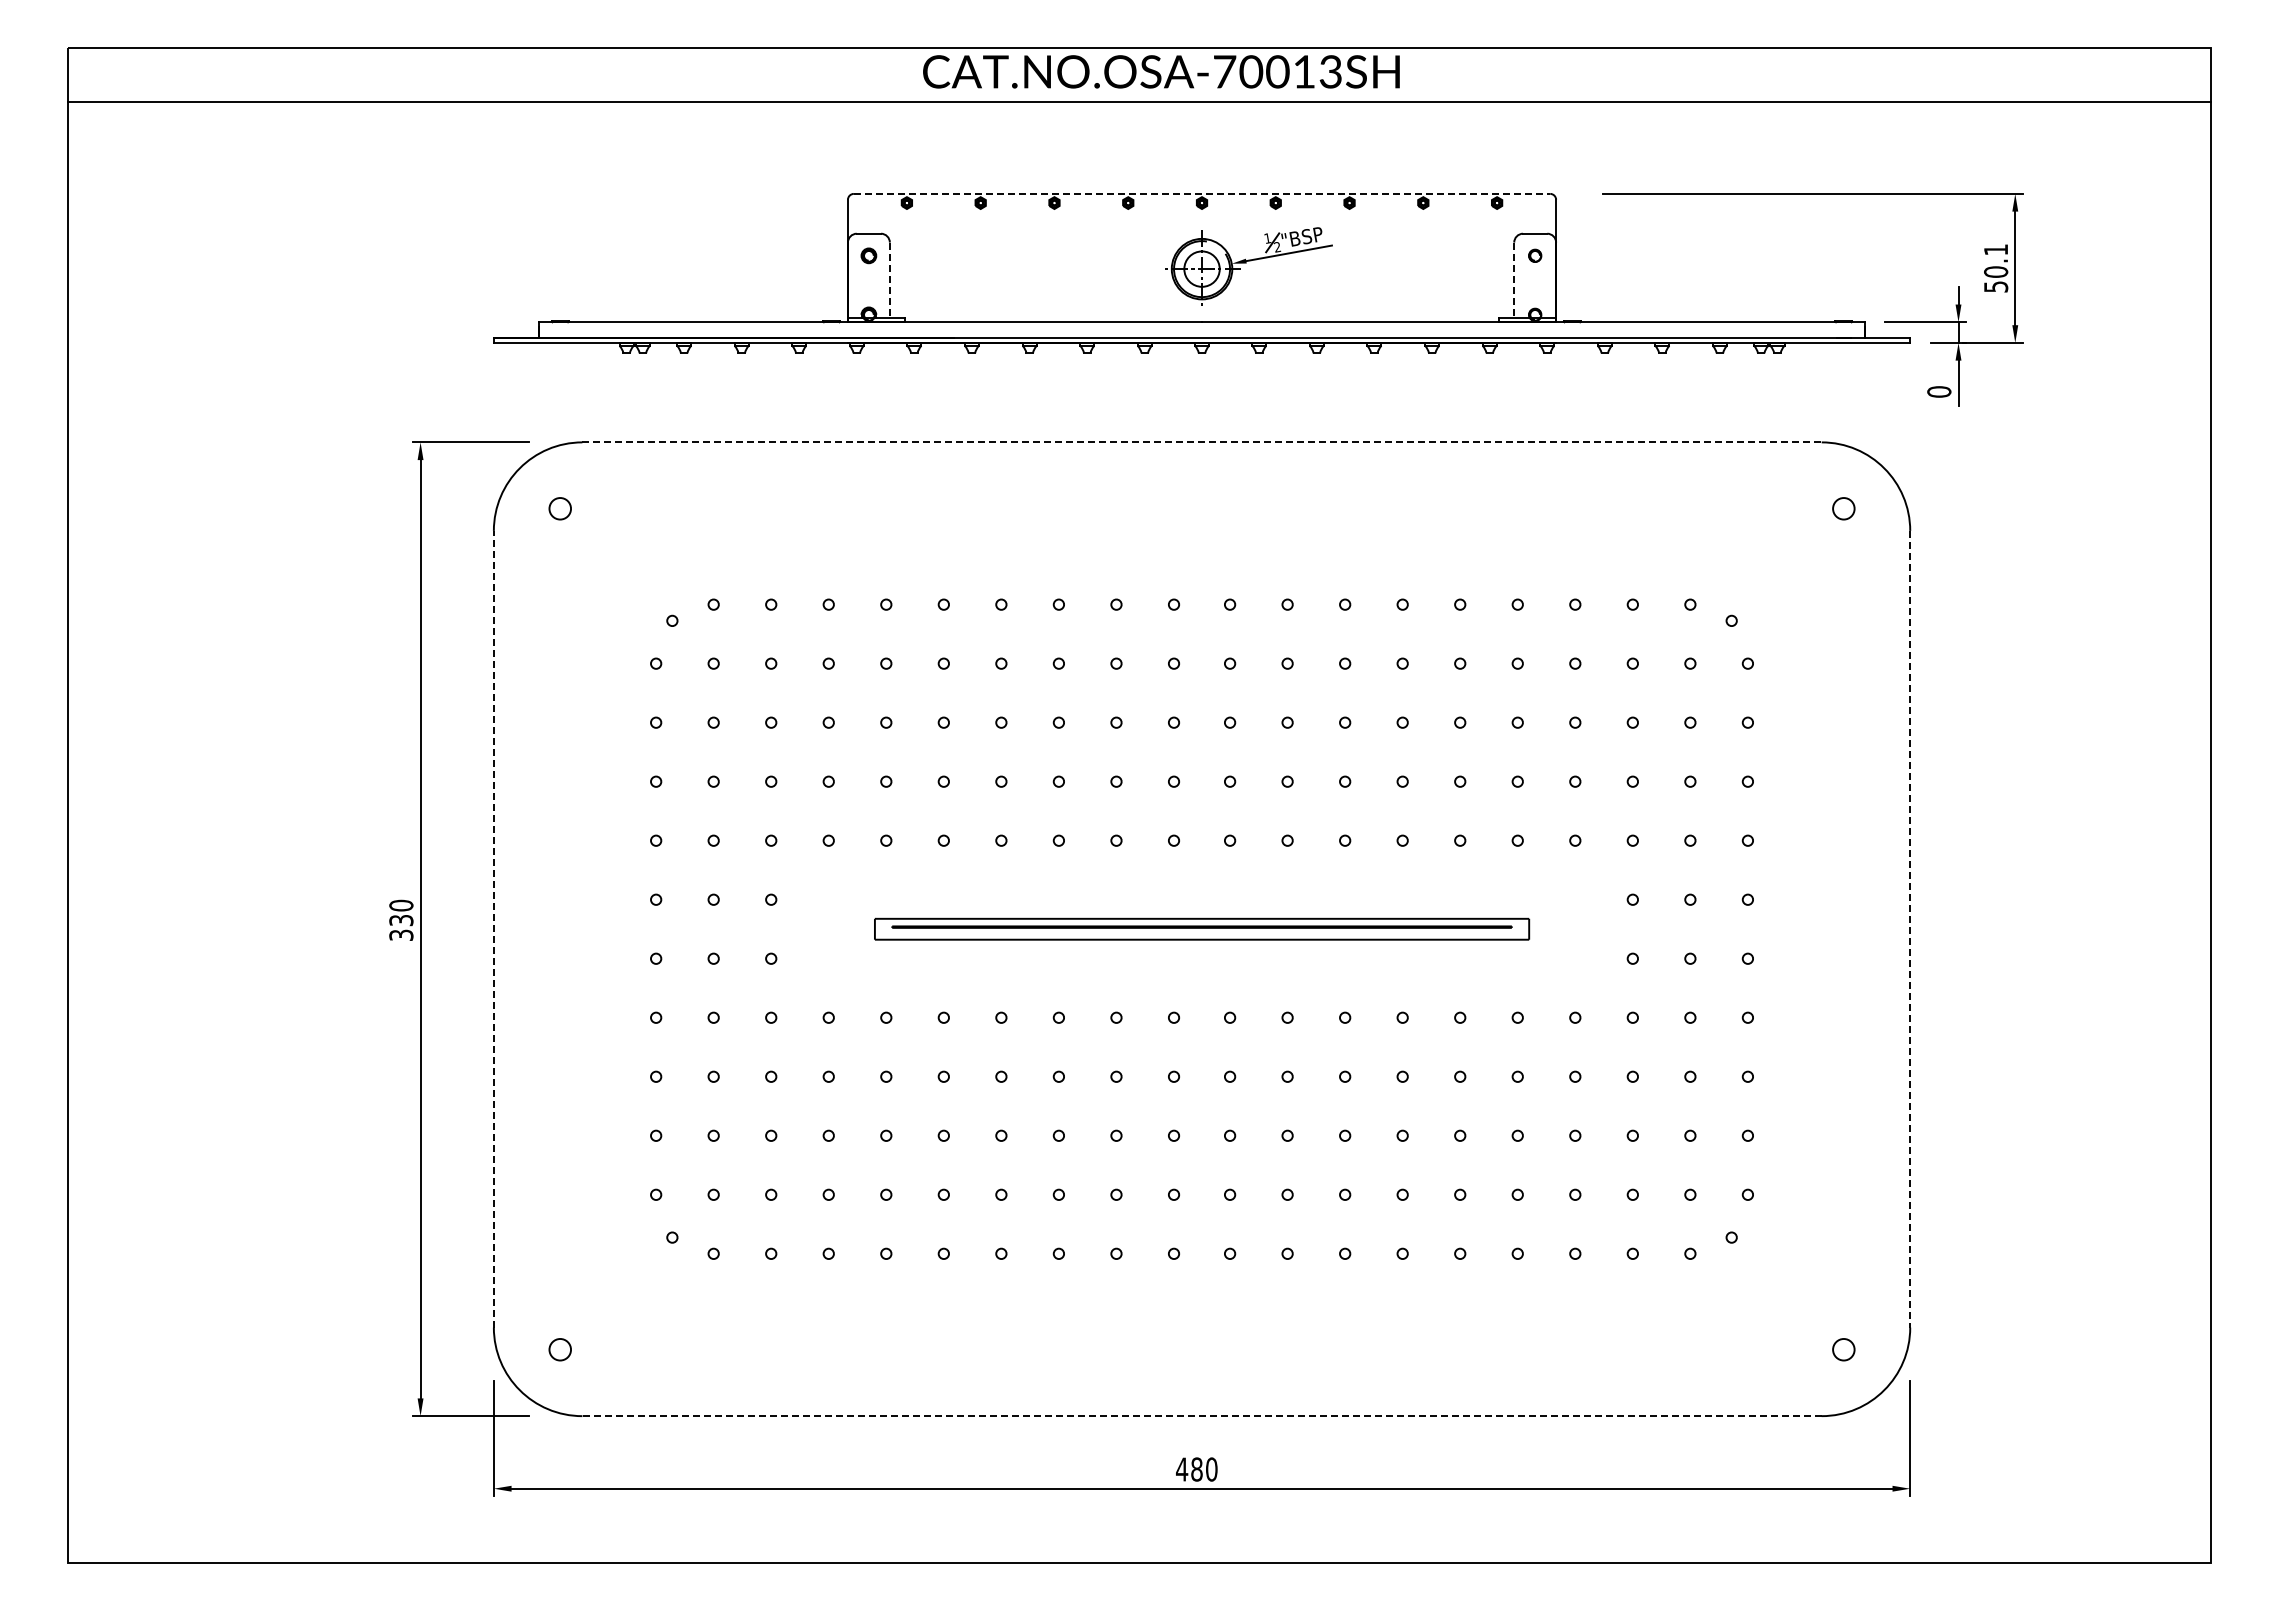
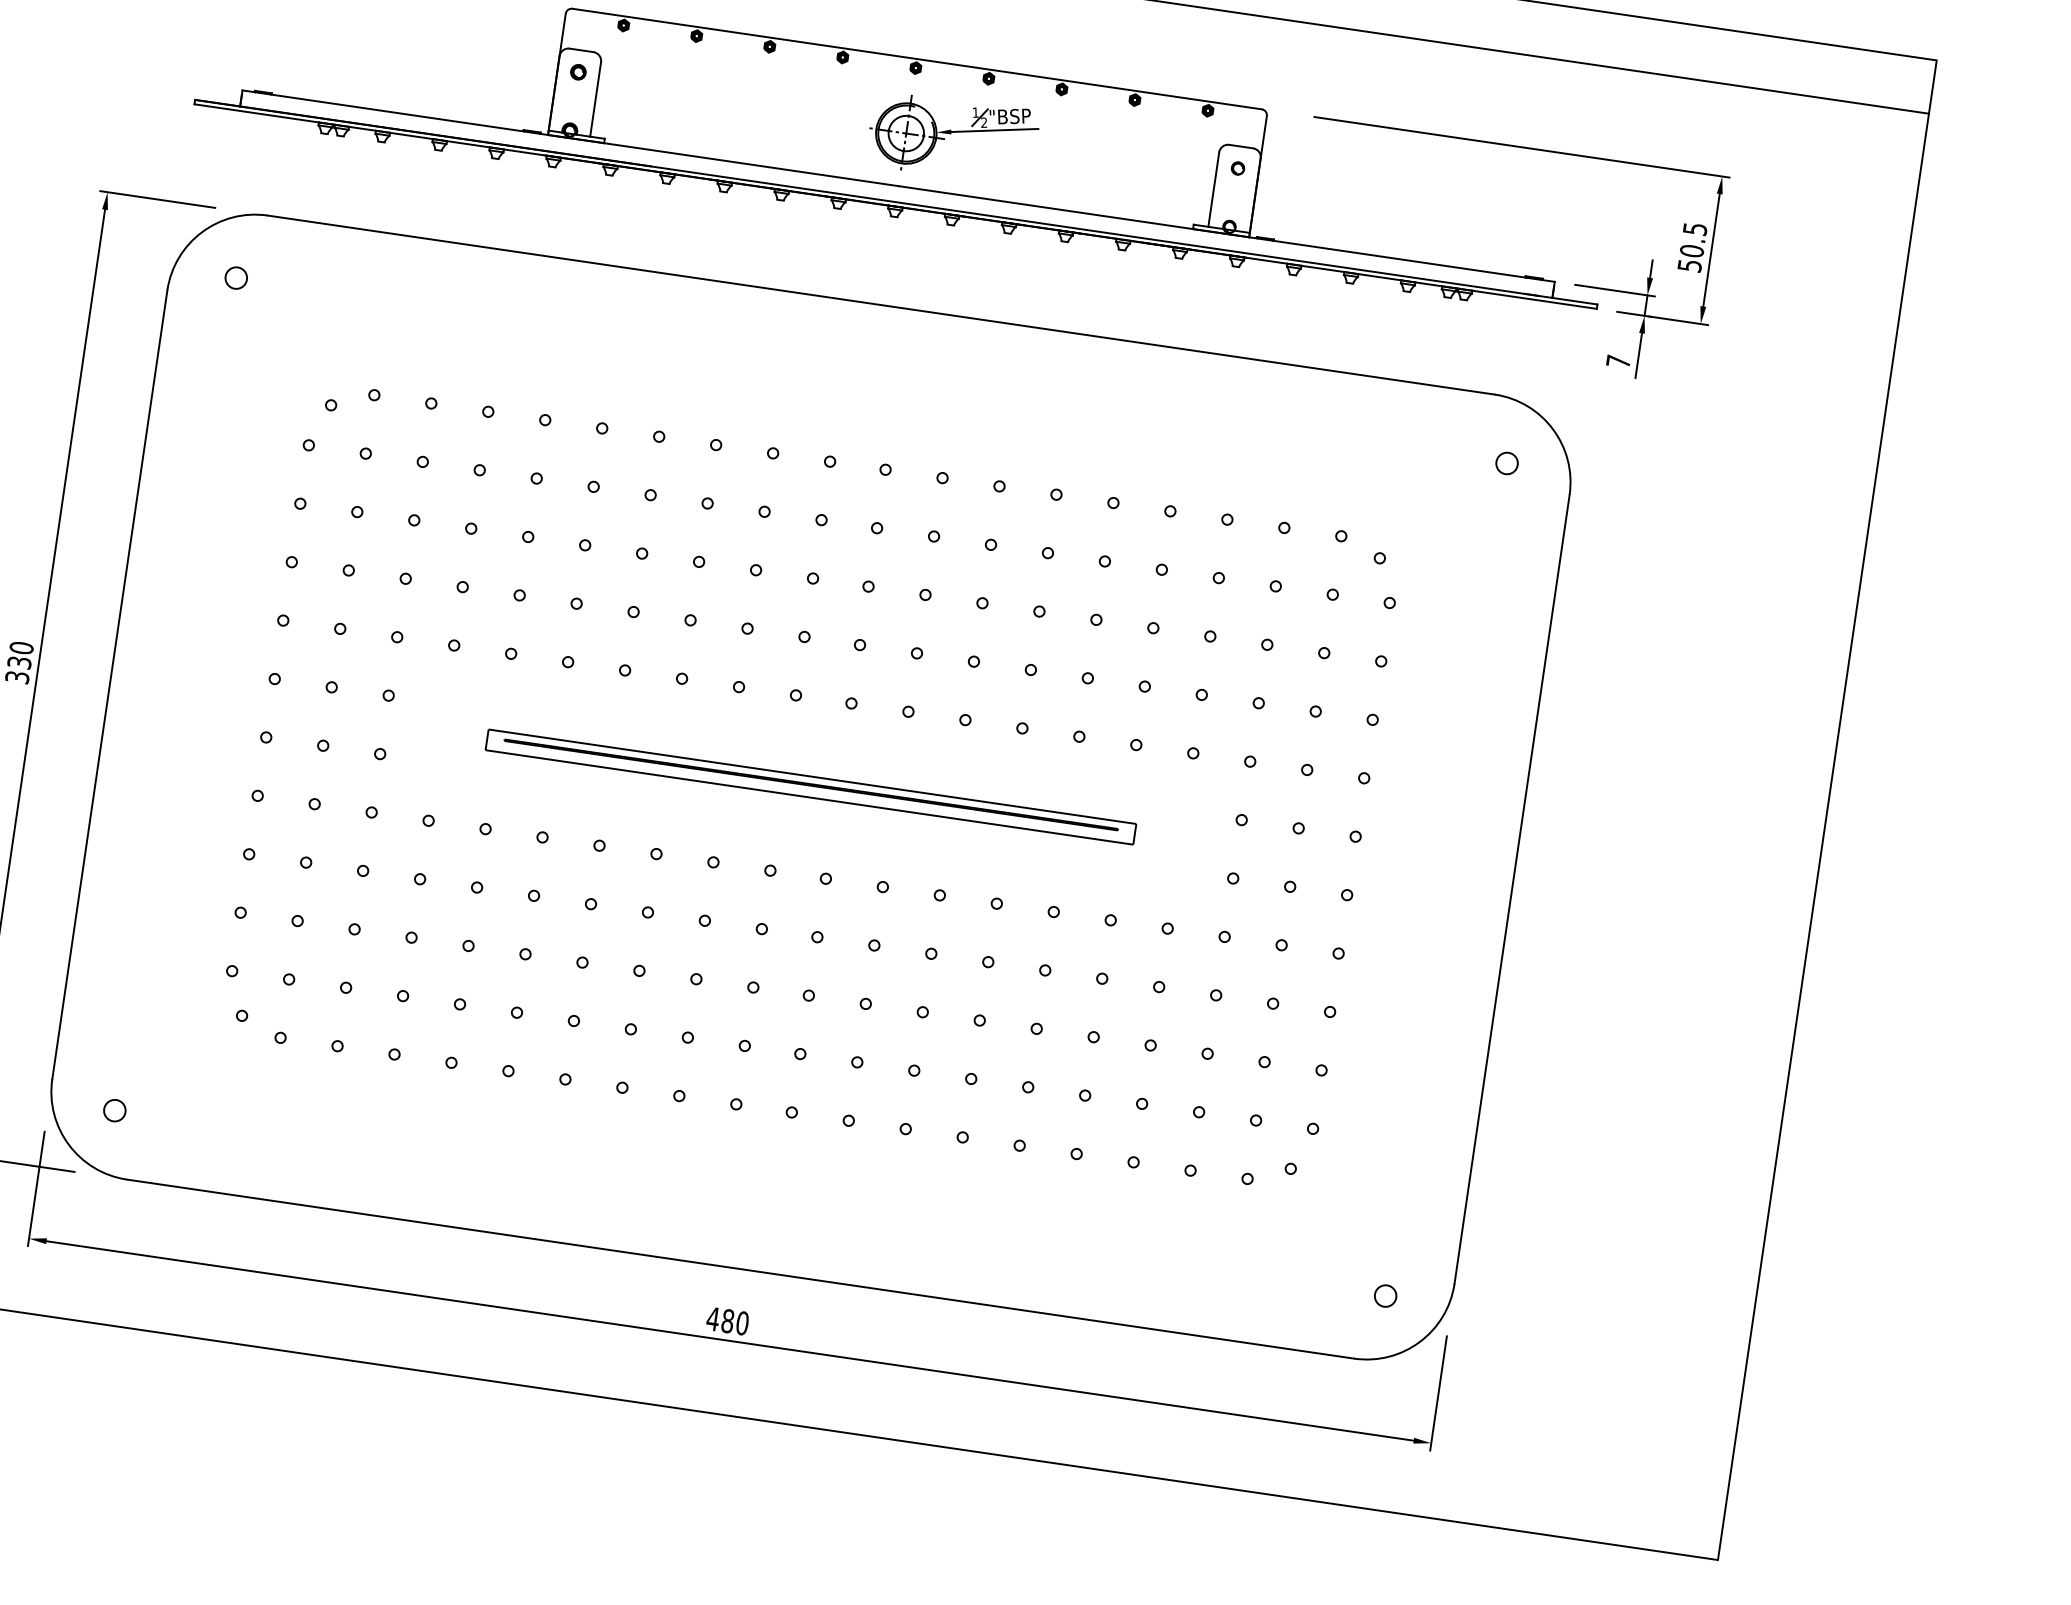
line: (1202, 193) -> (917, 58), dashed -> solid
text: (1996, 249) -> (1695, 228), 50.1 -> 50.5
line: (889, 280) -> (595, 99), dashed -> solid
line: (1514, 280) -> (1214, 189), dashed -> solid
text: (1939, 391) -> (1618, 361), 0 -> 7
line: (1202, 442) -> (881, 305), dashed -> solid
line: (493, 928) -> (109, 683), dashed -> solid
line: (1910, 929) -> (1512, 889), dashed -> solid
line: (1202, 1416) -> (741, 1269), dashed -> solid

